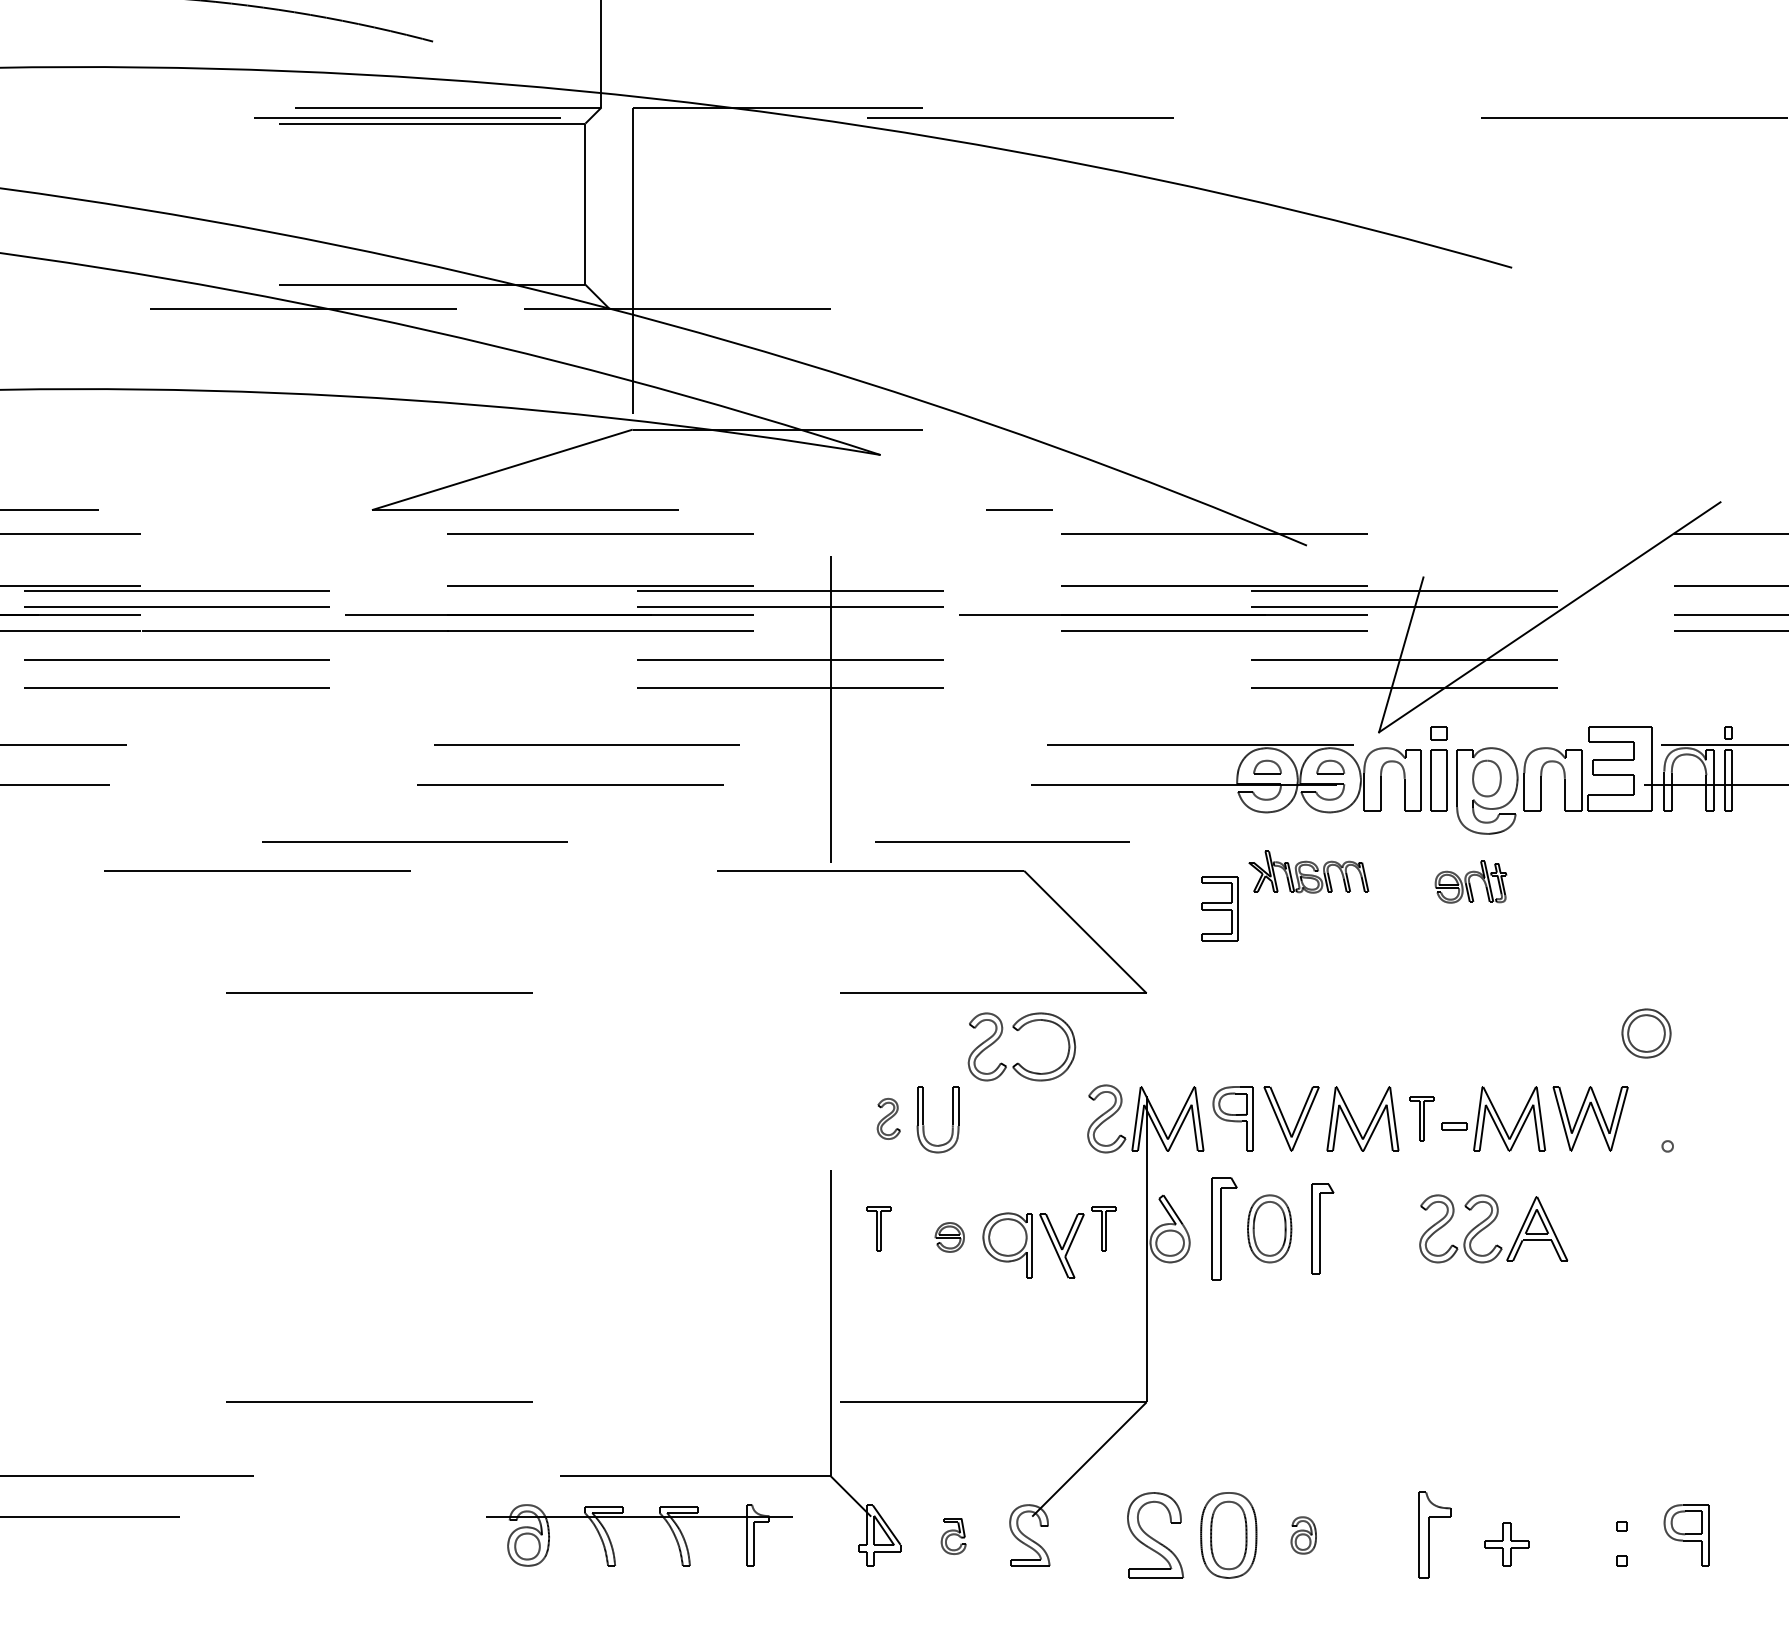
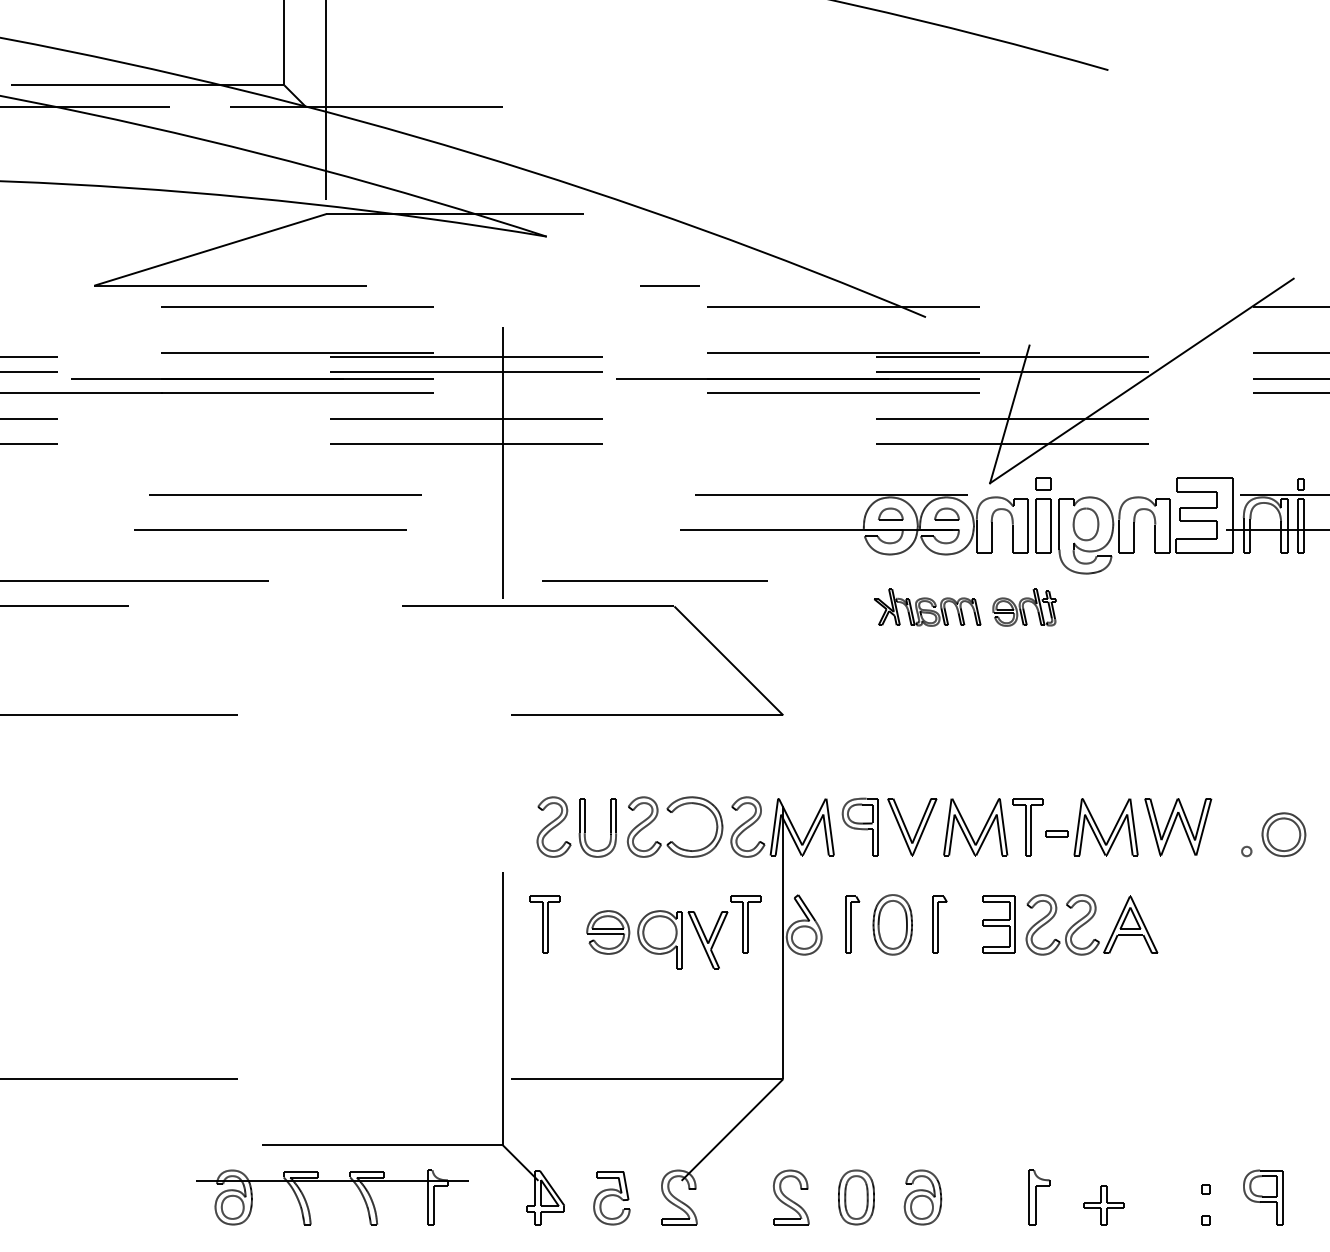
part: (1470, 881) -> (1024, 607), moved
part: (1219, 908) -> (998, 924), moved
part: (1019, 1030) -> (672, 812), moved
part: (1646, 1033) -> (1283, 834), moved
part: (888, 1118) -> (553, 826), size x1.67
part: (1421, 1118) -> (1027, 826), size x1.43
part: (878, 1228) -> (544, 924), size x1.43
part: (1103, 1228) -> (744, 924), size x1.43
part: (1224, 1228) -> (852, 924), size x0.62
part: (1322, 1228) -> (939, 924), size x0.71
part: (949, 1237) -> (608, 932), size x1.67
part: (1155, 1535) -> (791, 1197), size x0.71
part: (1228, 1535) -> (856, 1197), size x0.71
part: (1303, 1535) -> (922, 1197), size x1.67
part: (1434, 1535) -> (1039, 1197), size x0.71
part: (953, 1536) -> (611, 1198), size x1.67

